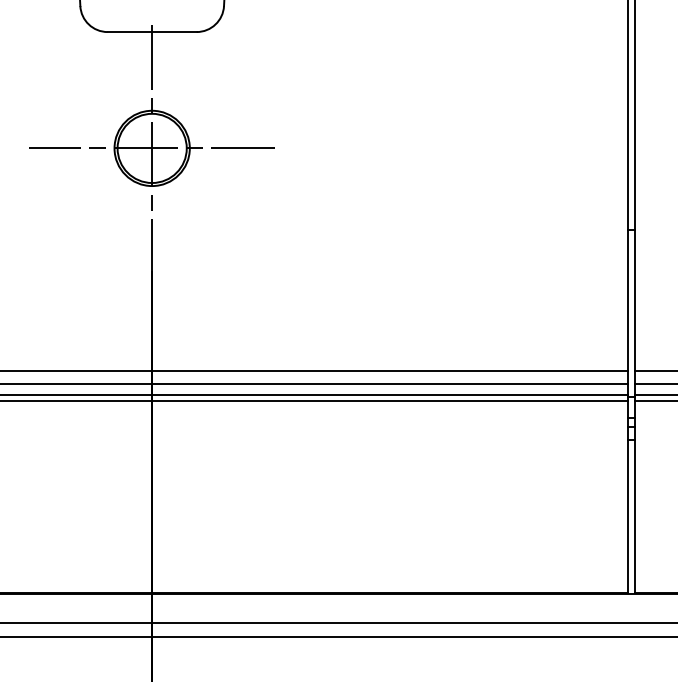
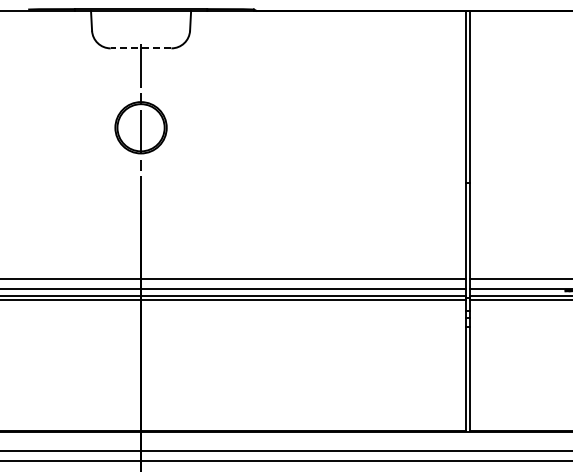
line: (151, 32) -> (140, 48), solid -> dashed
line: (152, 147) -> (141, 127), removed

